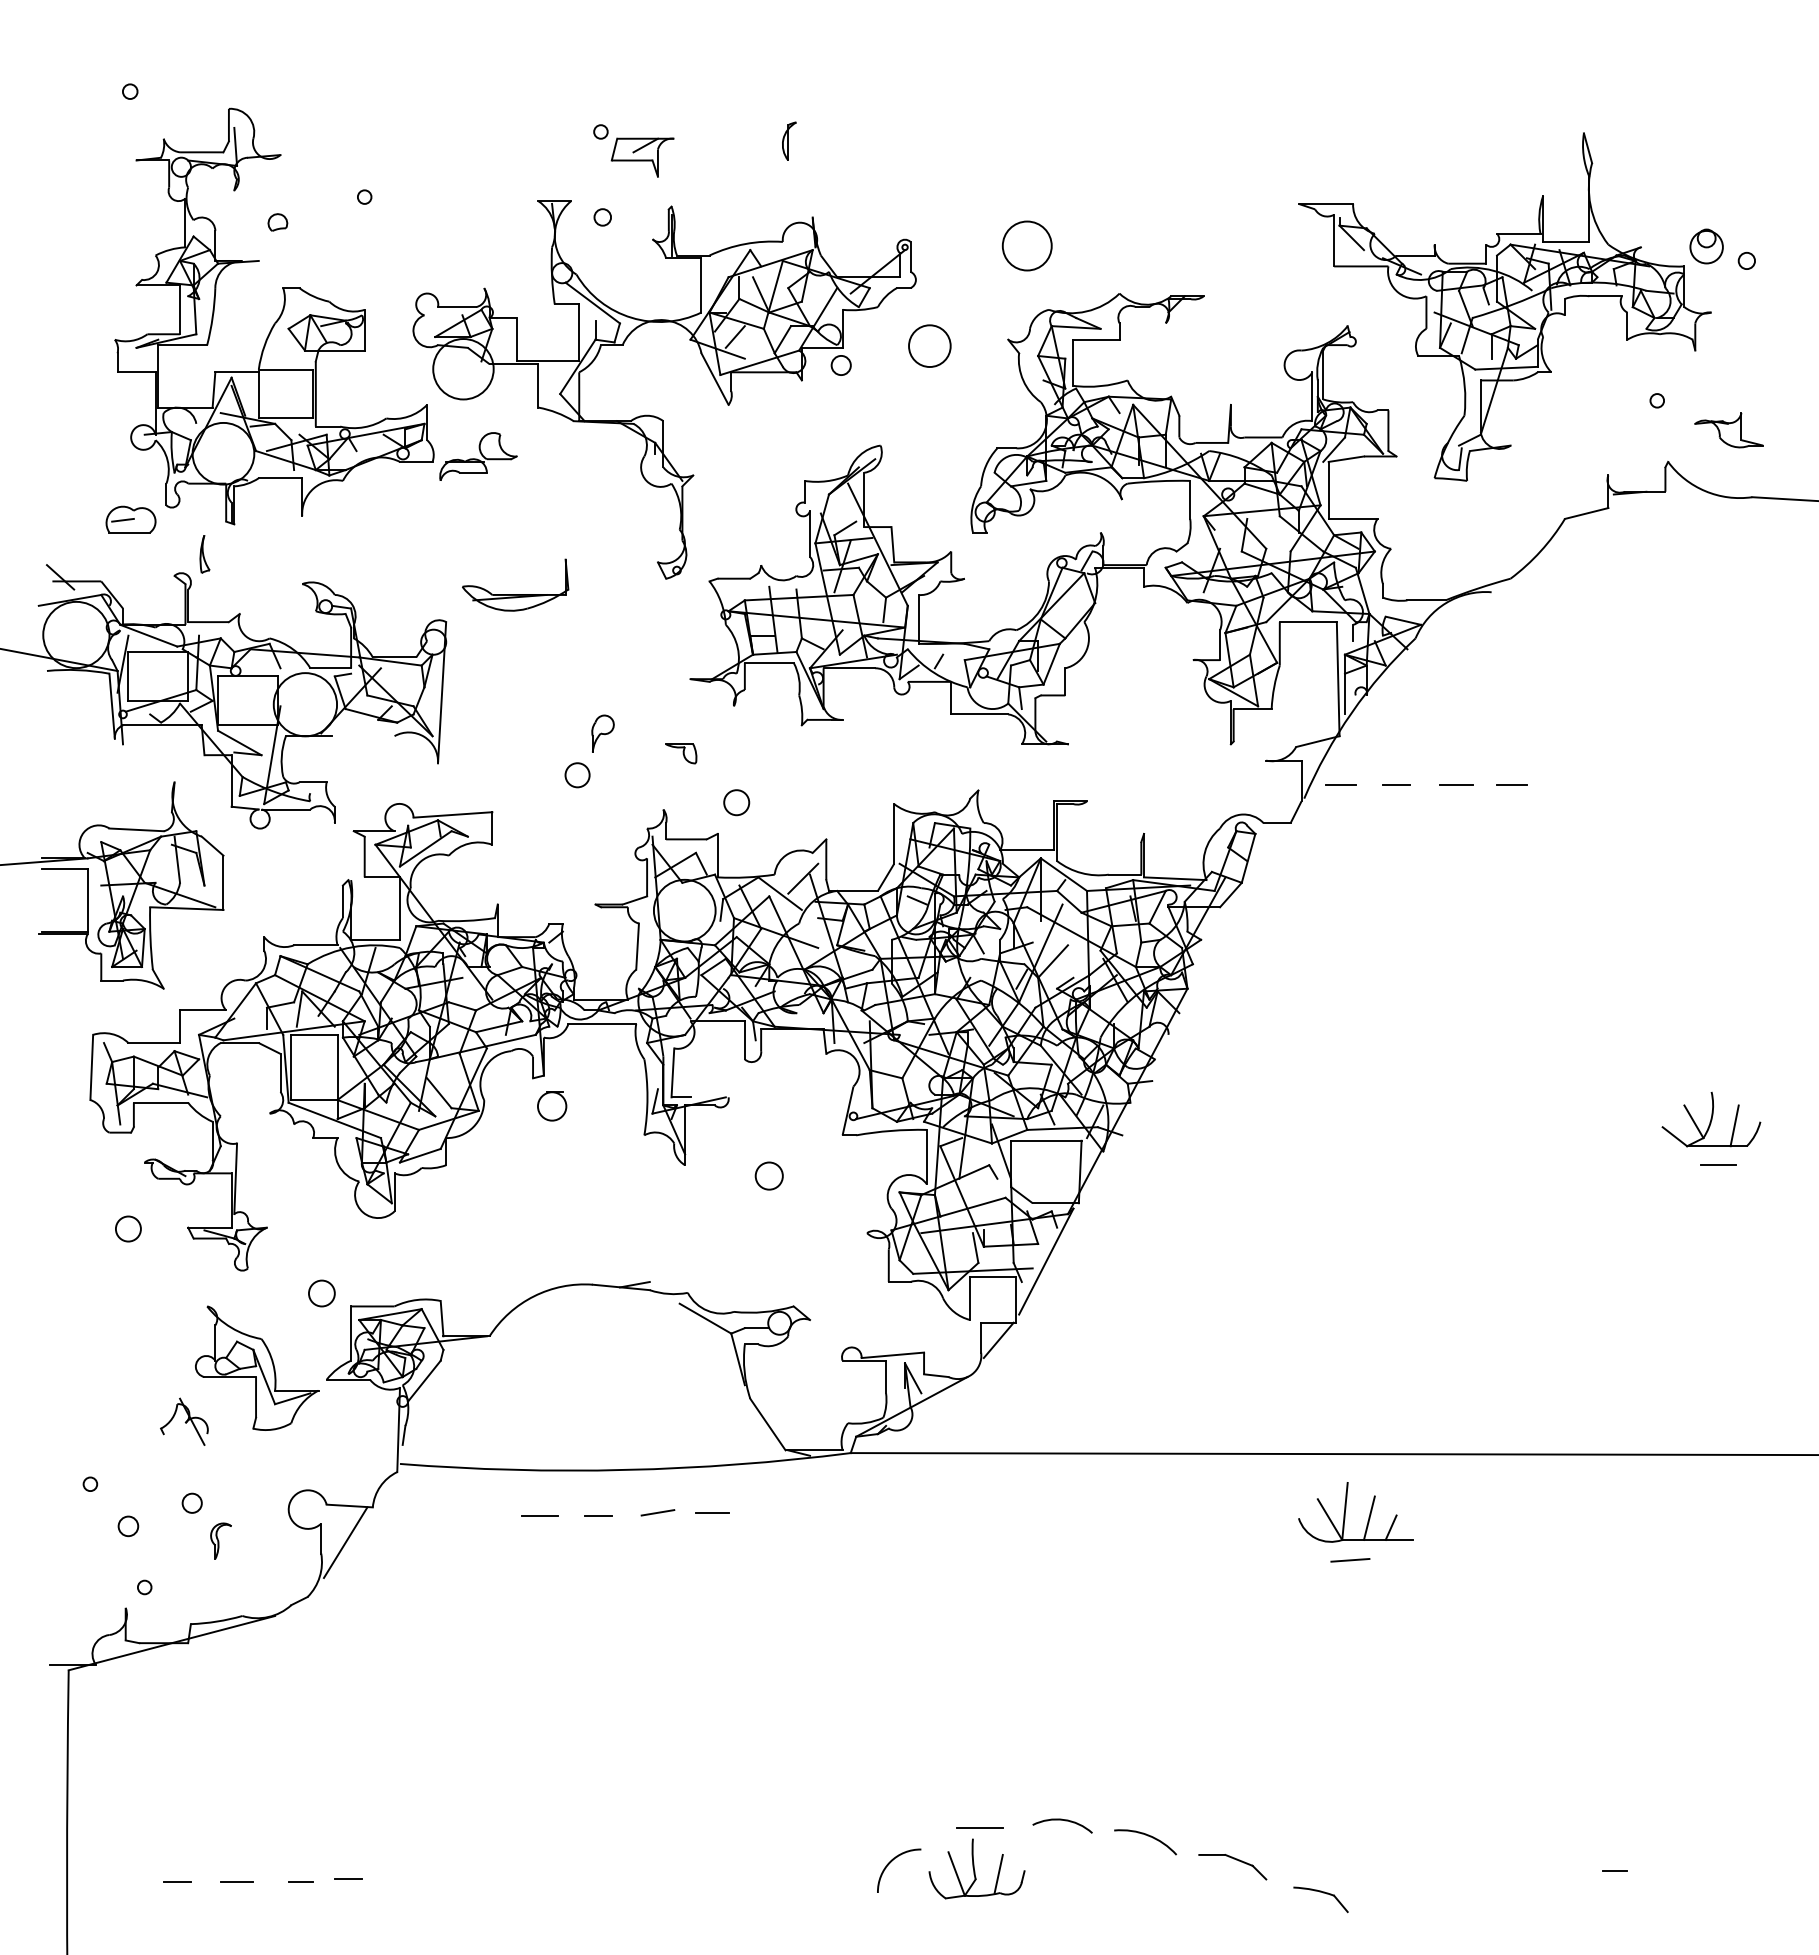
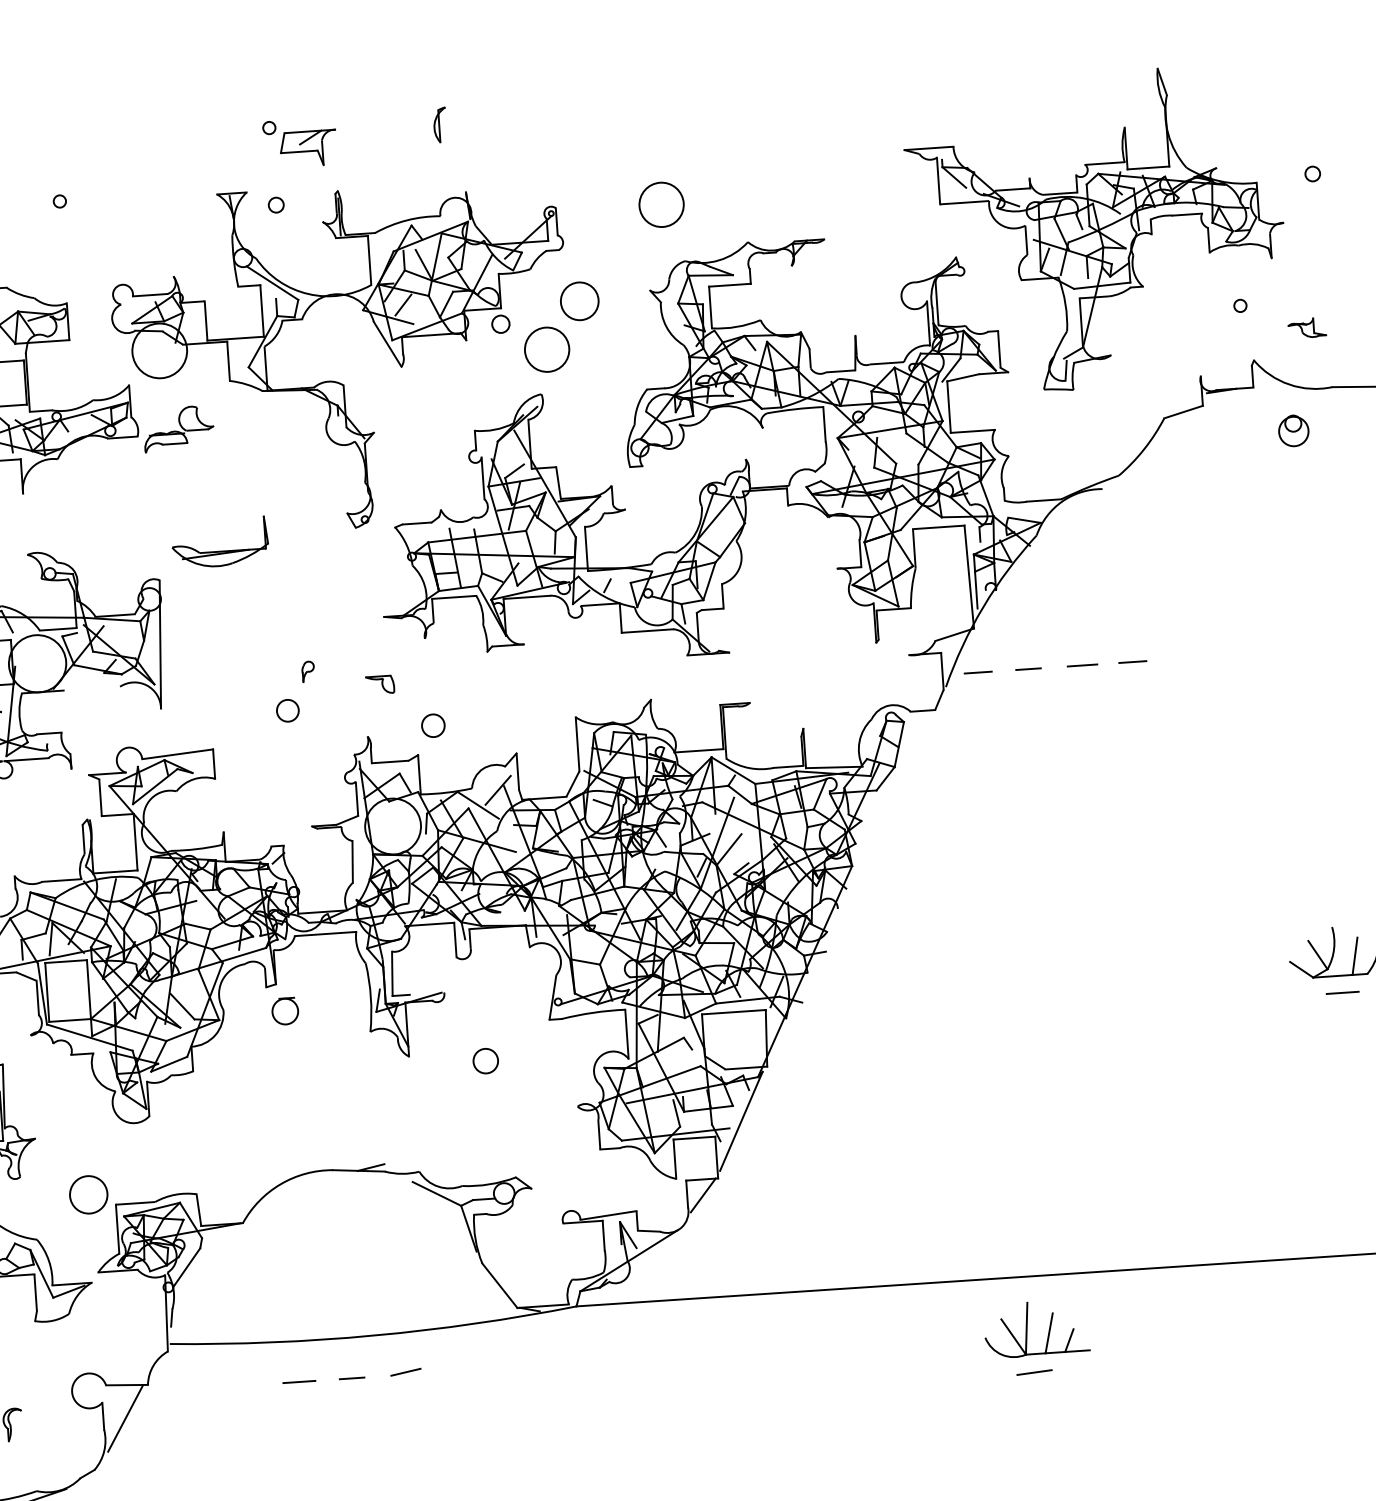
part: (1706, 246) -> (1293, 430), moved
circle: (889, 396) -> (546, 349), added
part: (1728, 430) -> (1306, 328), size x0.6
part: (602, 733) -> (307, 671), size x0.6
circle: (321, 1293) -> (88, 1194), size x1.6
line: (711, 1512) -> (454, 1368), removed

